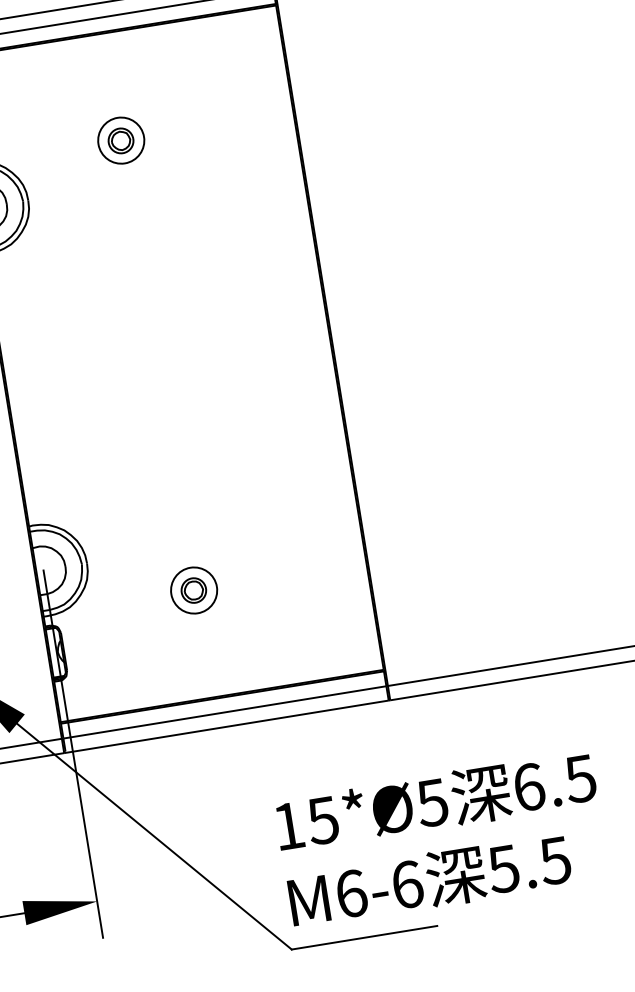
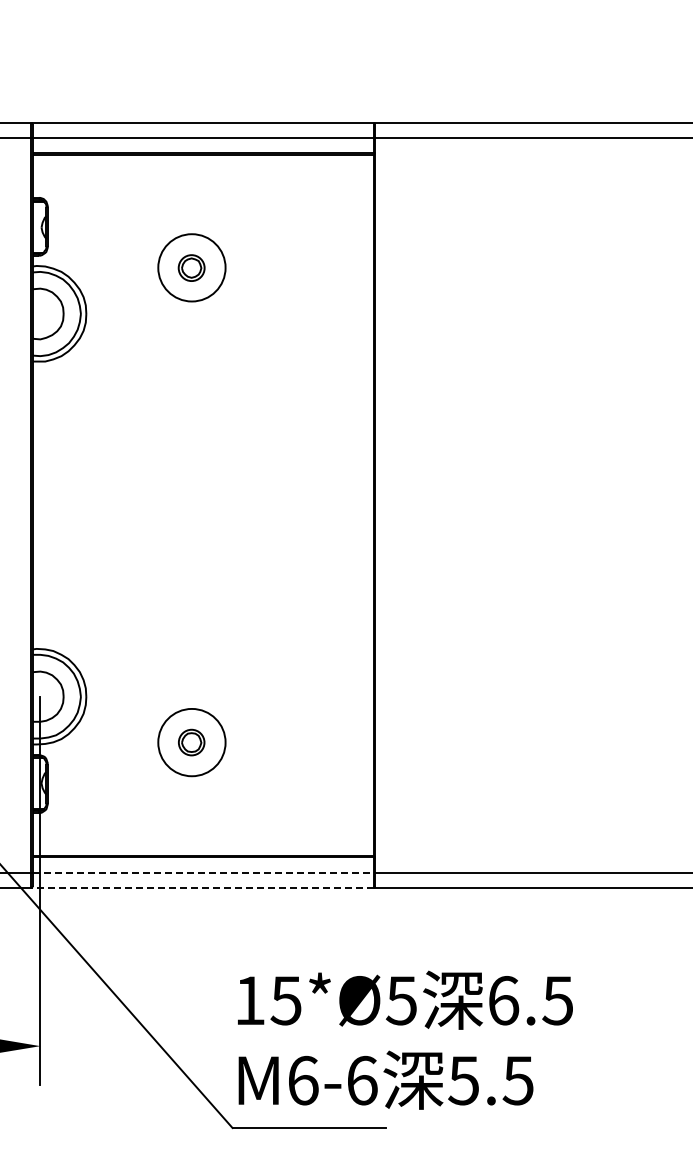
circle: (120, 140) -> (191, 267), size x1.4
circle: (193, 590) -> (191, 742), size x1.4
line: (225, 712) -> (203, 873), solid -> dashed
line: (225, 727) -> (201, 888), solid -> dashed

